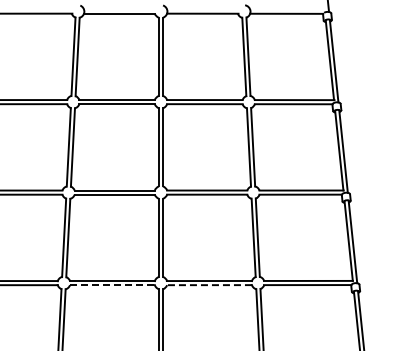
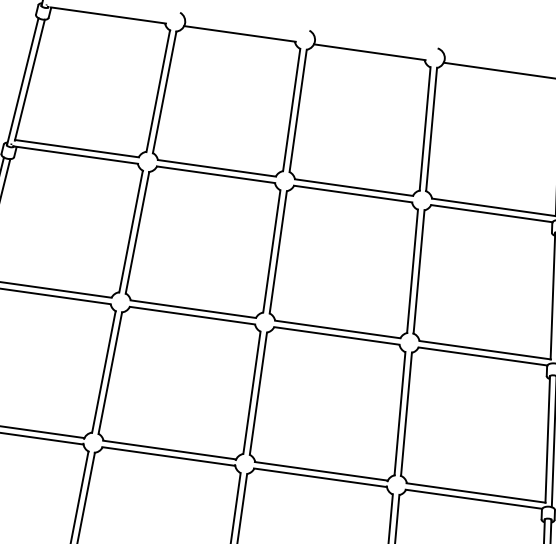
line: (112, 285) -> (168, 457), dashed -> solid
line: (209, 285) -> (320, 478), dashed -> solid

